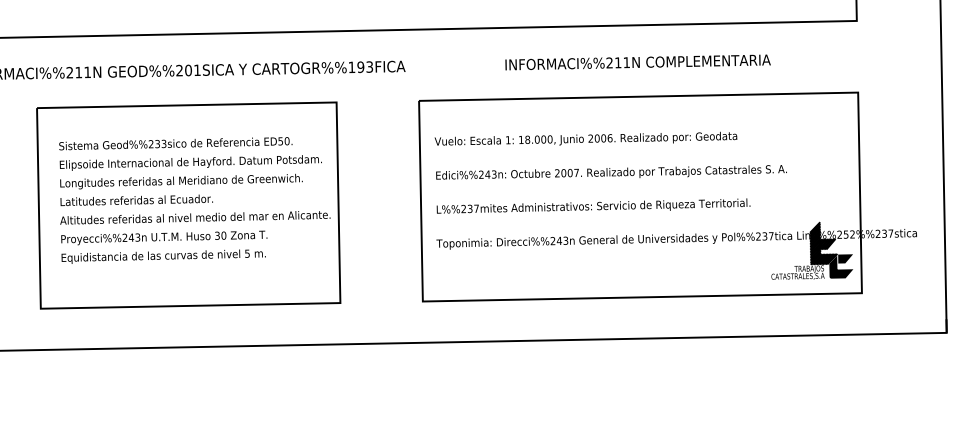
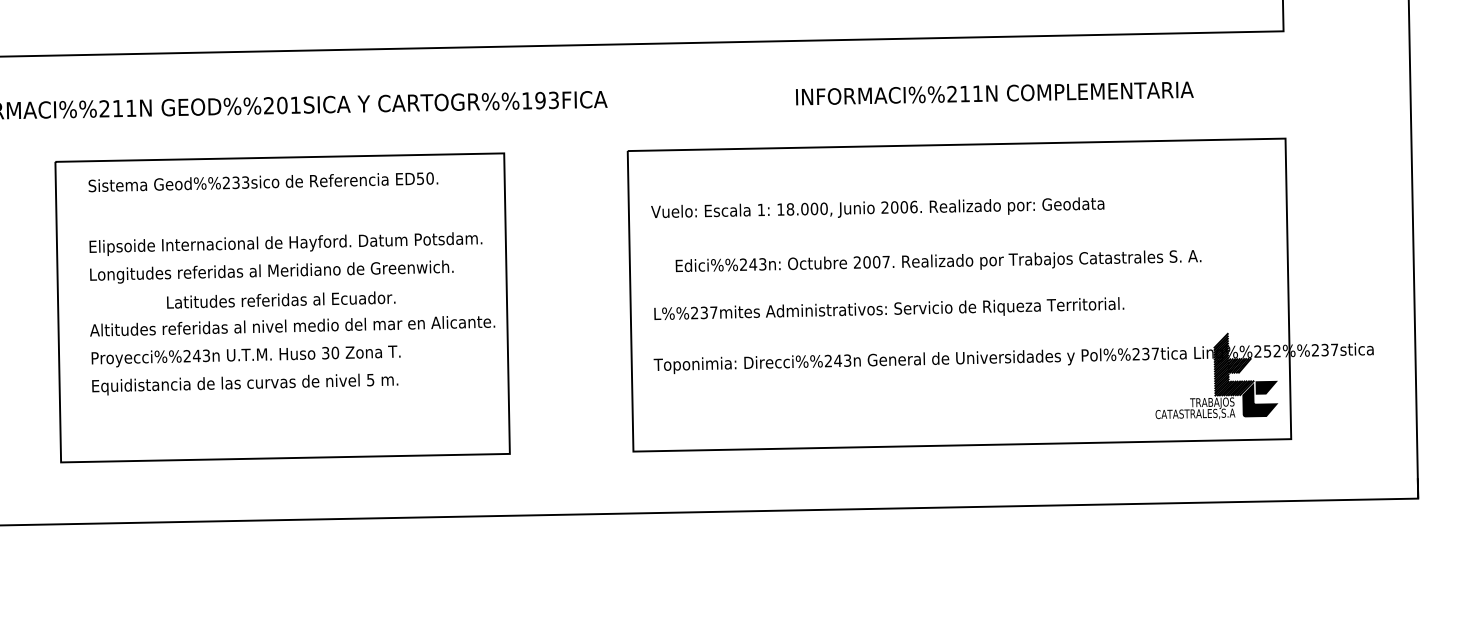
text: (637, 62) -> (993, 93), moved
text: (175, 143) -> (262, 181), moved
text: (611, 172) -> (938, 261), moved
text: (136, 200) -> (280, 300), moved

